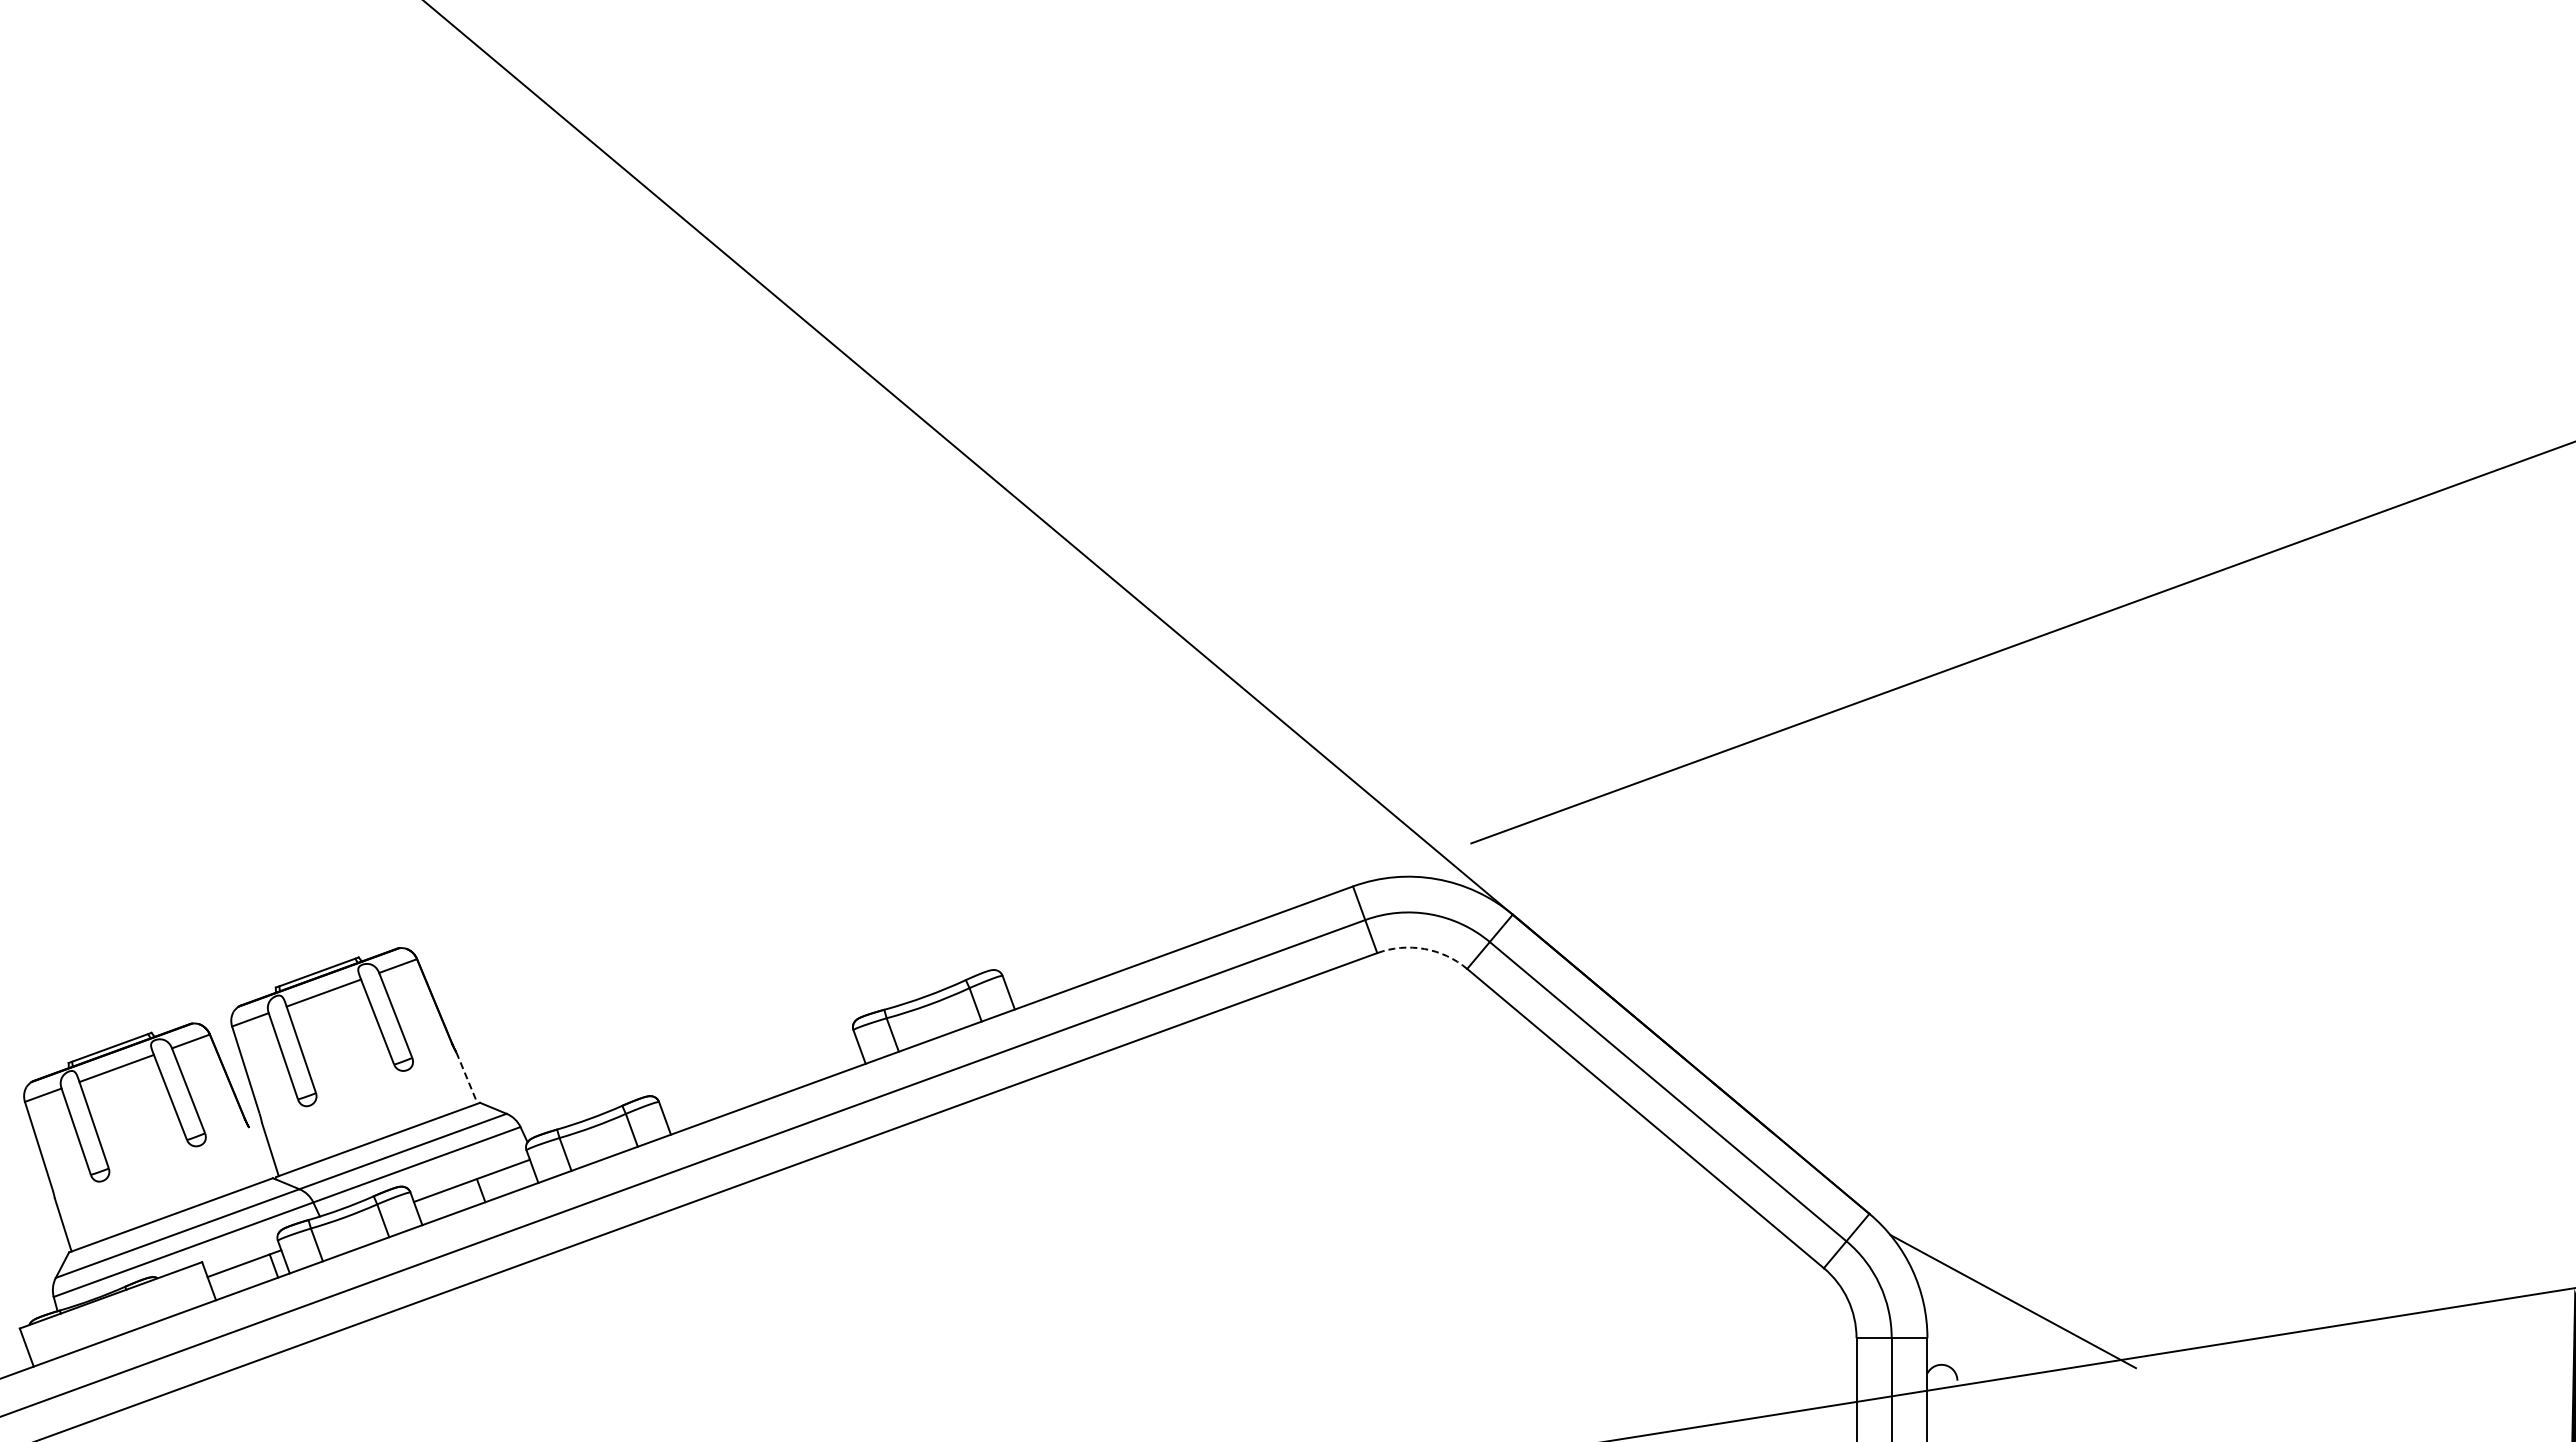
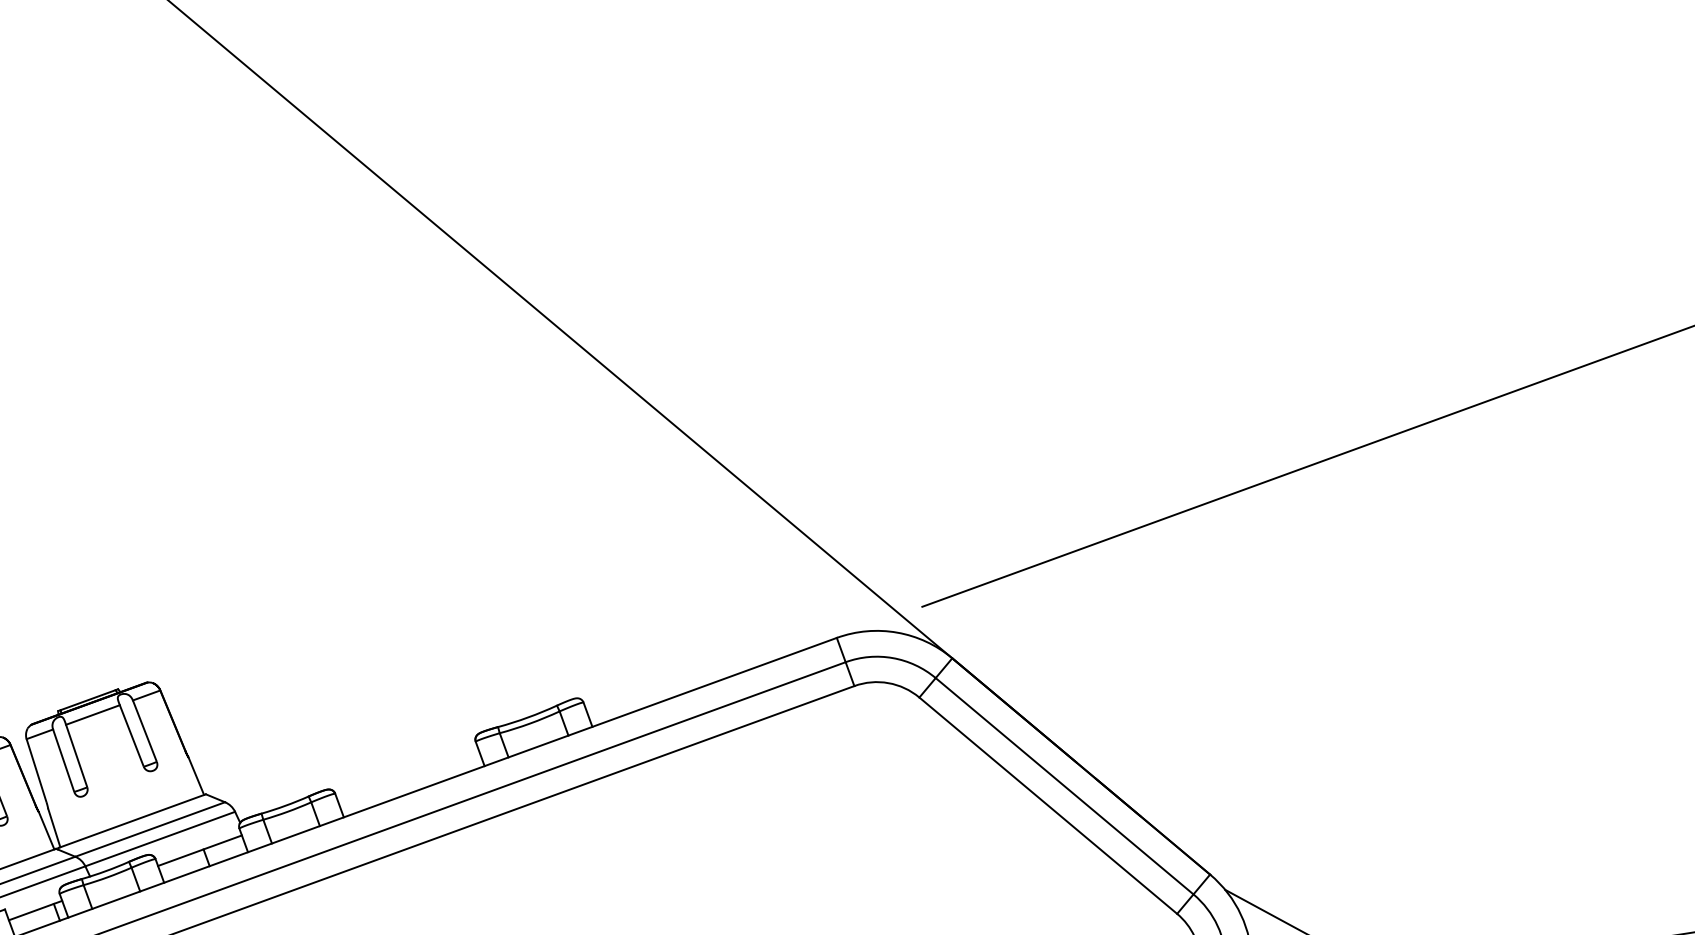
arc: (1424, 948) -> (888, 682), dashed -> solid
line: (466, 1078) -> (196, 776), dashed -> solid
line: (259, 1153) -> (46, 830), added

